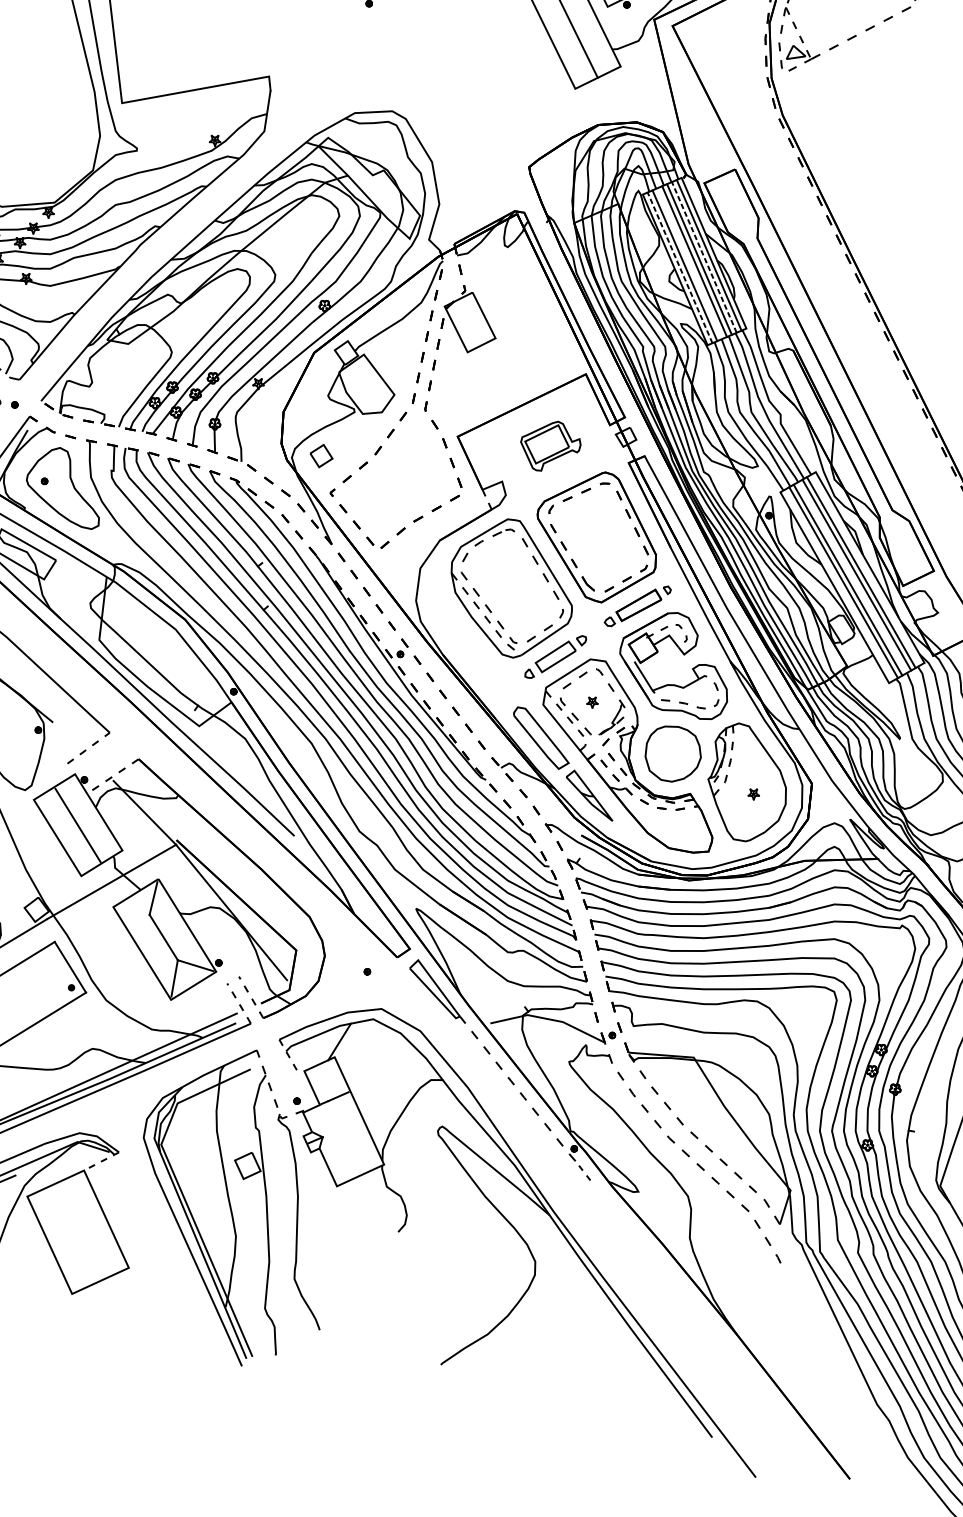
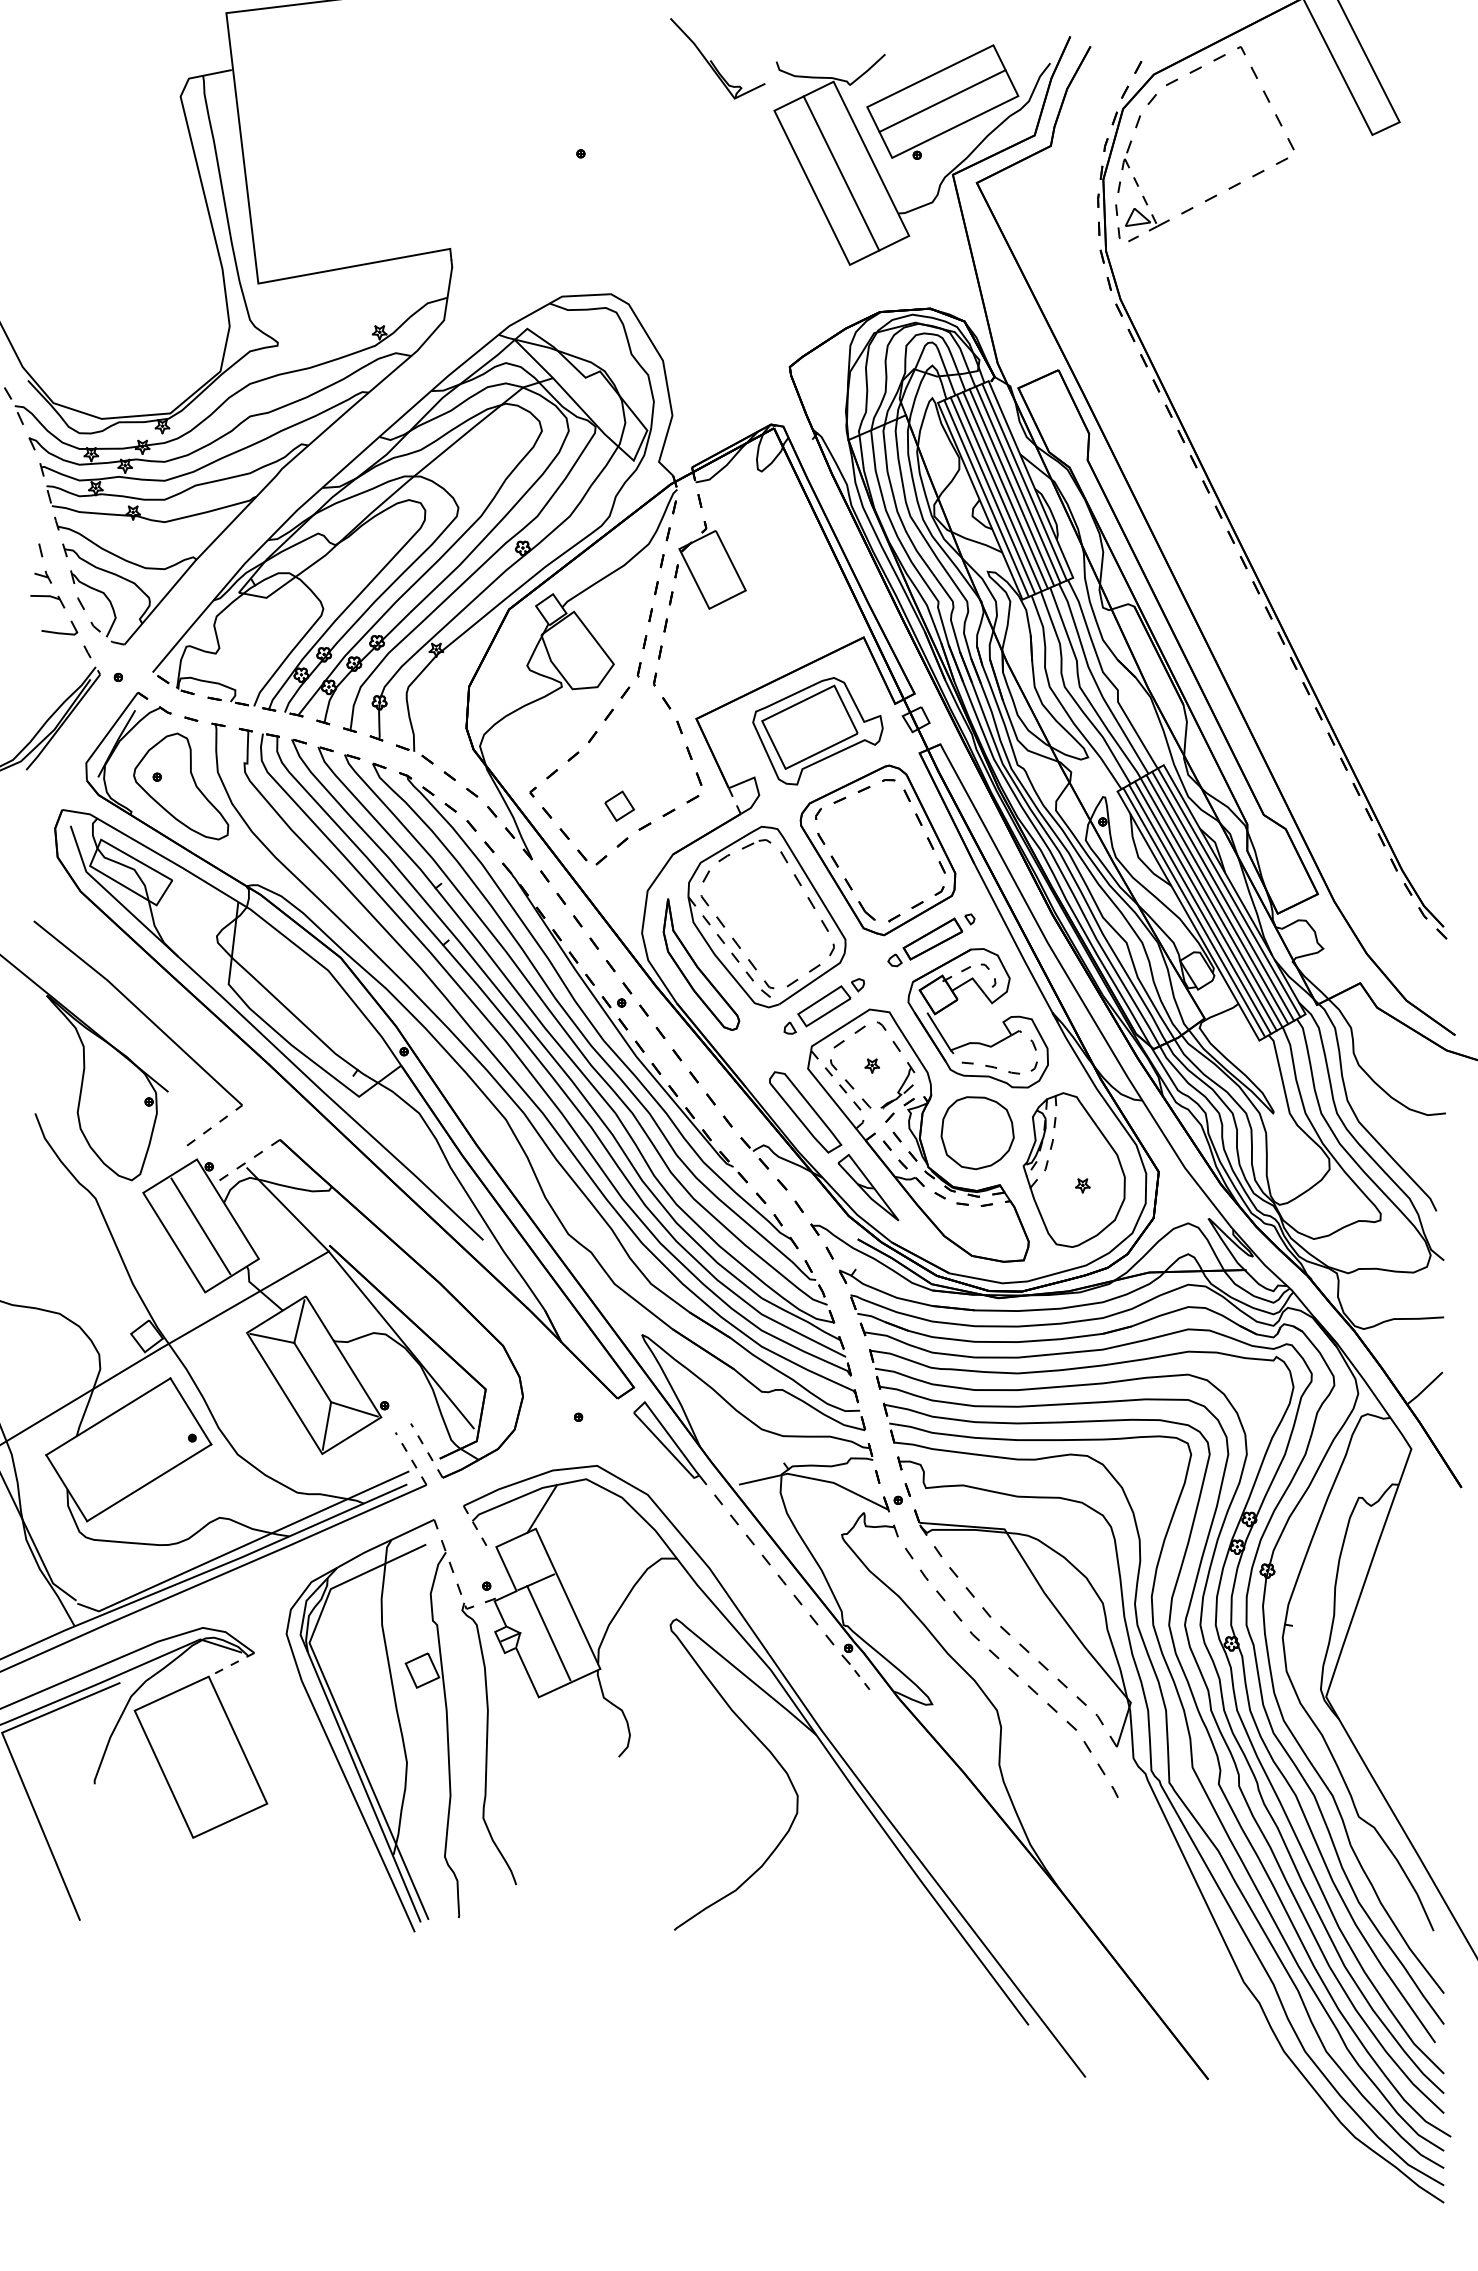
line: (704, 257) -> (1018, 484), dashed -> solid
line: (689, 263) -> (999, 492), added
line: (679, 267) -> (986, 498), dashed -> solid
part: (550, 446) -> (817, 731), size x1.67
part: (321, 455) -> (619, 805), moved
line: (866, 569) -> (1229, 892), added
line: (852, 577) -> (1211, 902), added
line: (839, 585) -> (1194, 912), added
part: (461, 624) -> (701, 964), added
line: (132, 910) -> (272, 1337), added
line: (344, 1137) -> (548, 1633), added

